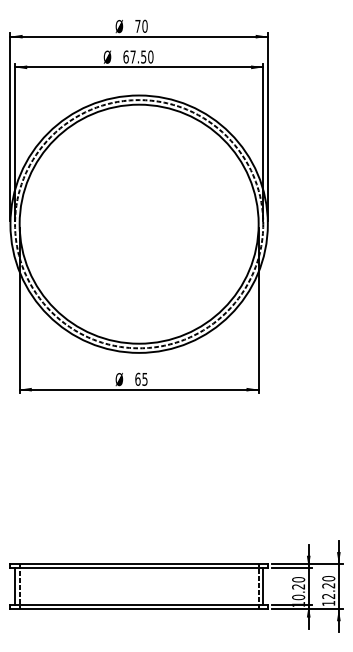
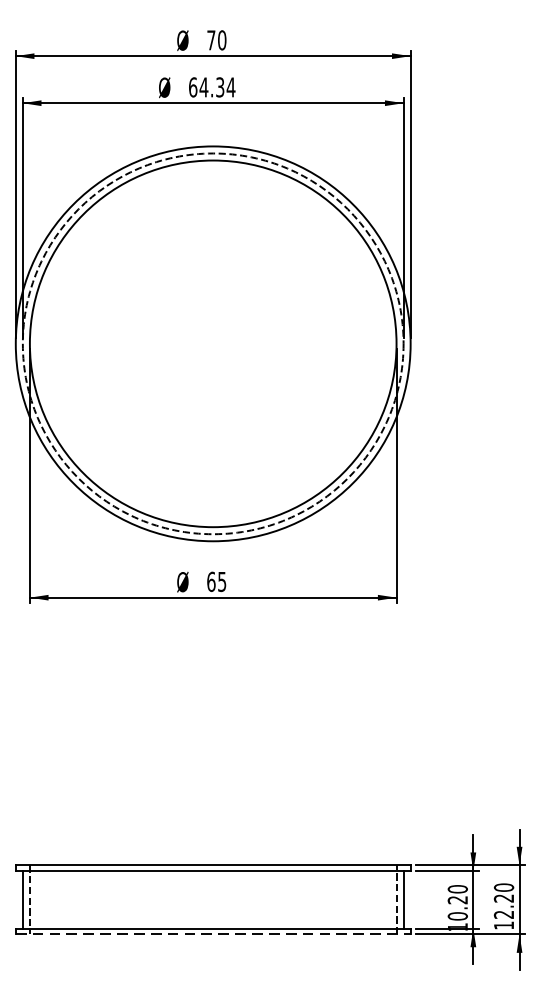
text: (141, 56) -> (216, 86), 67.50 -> 64.34
line: (139, 609) -> (213, 934), solid -> dashed

